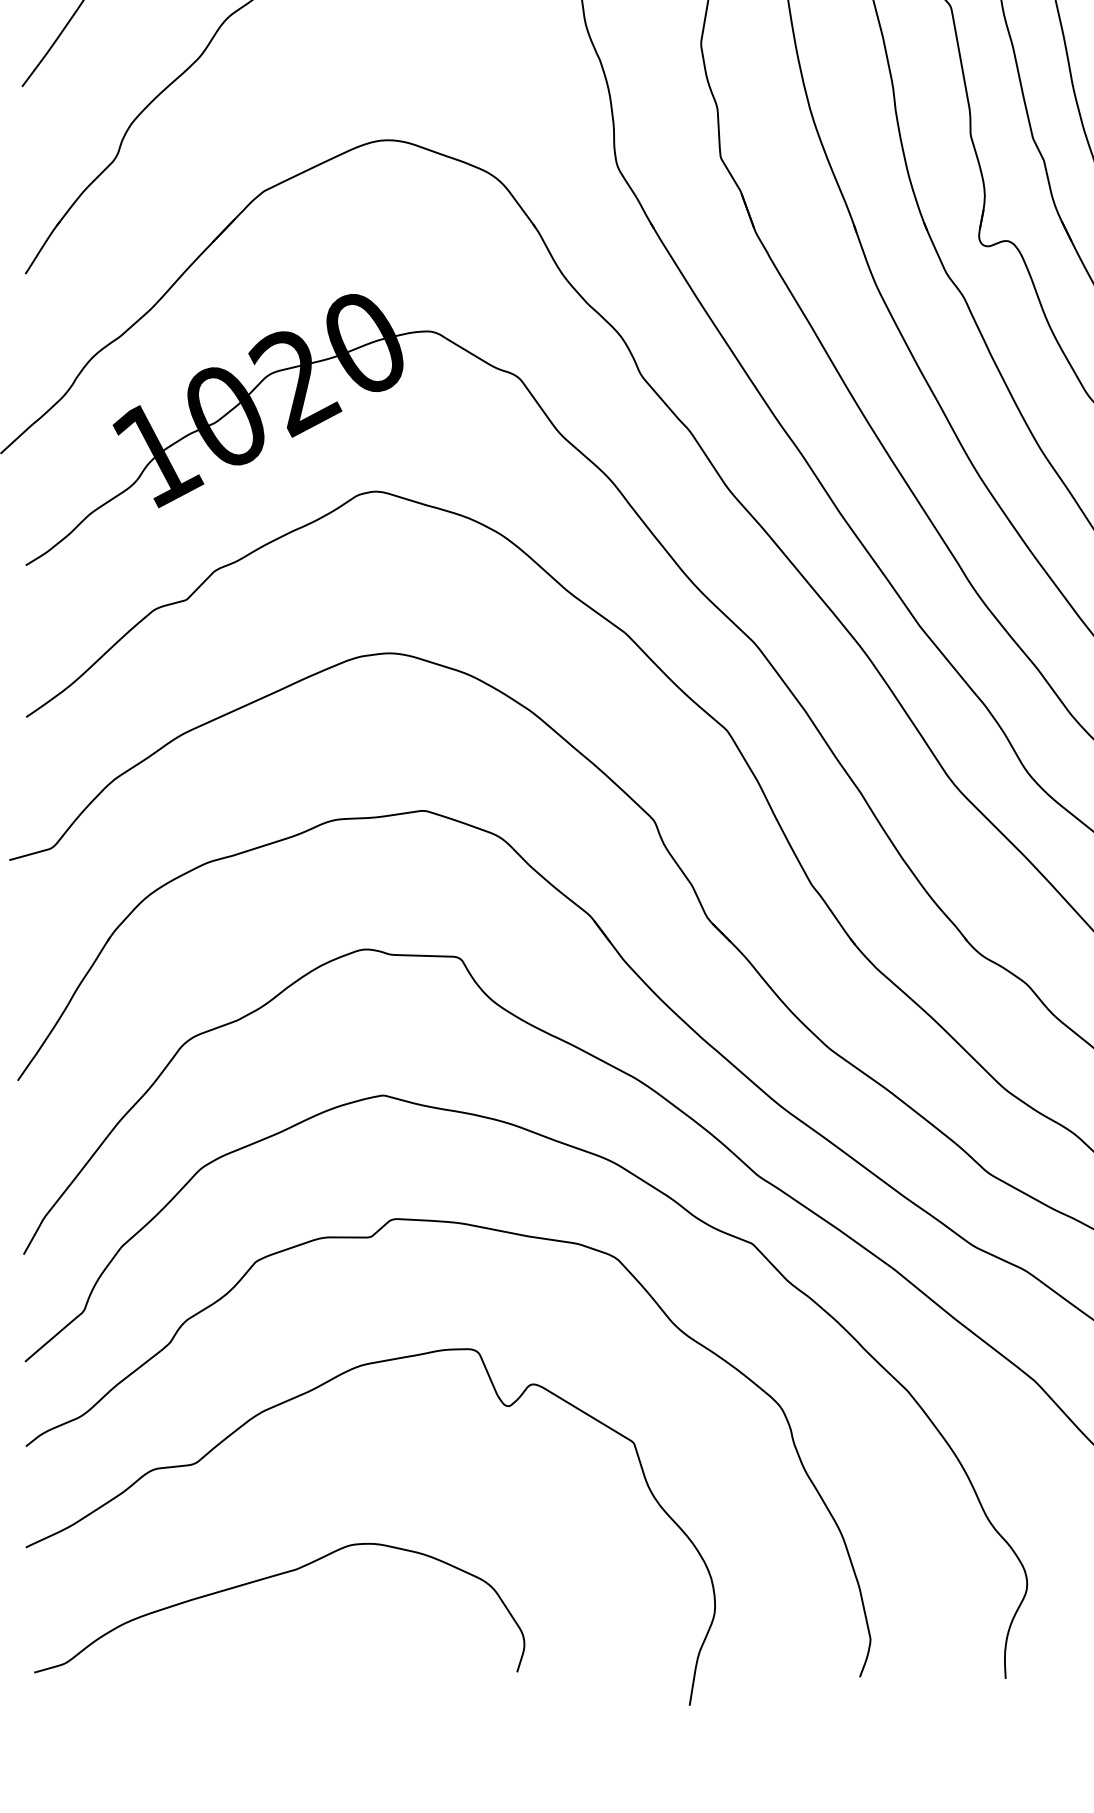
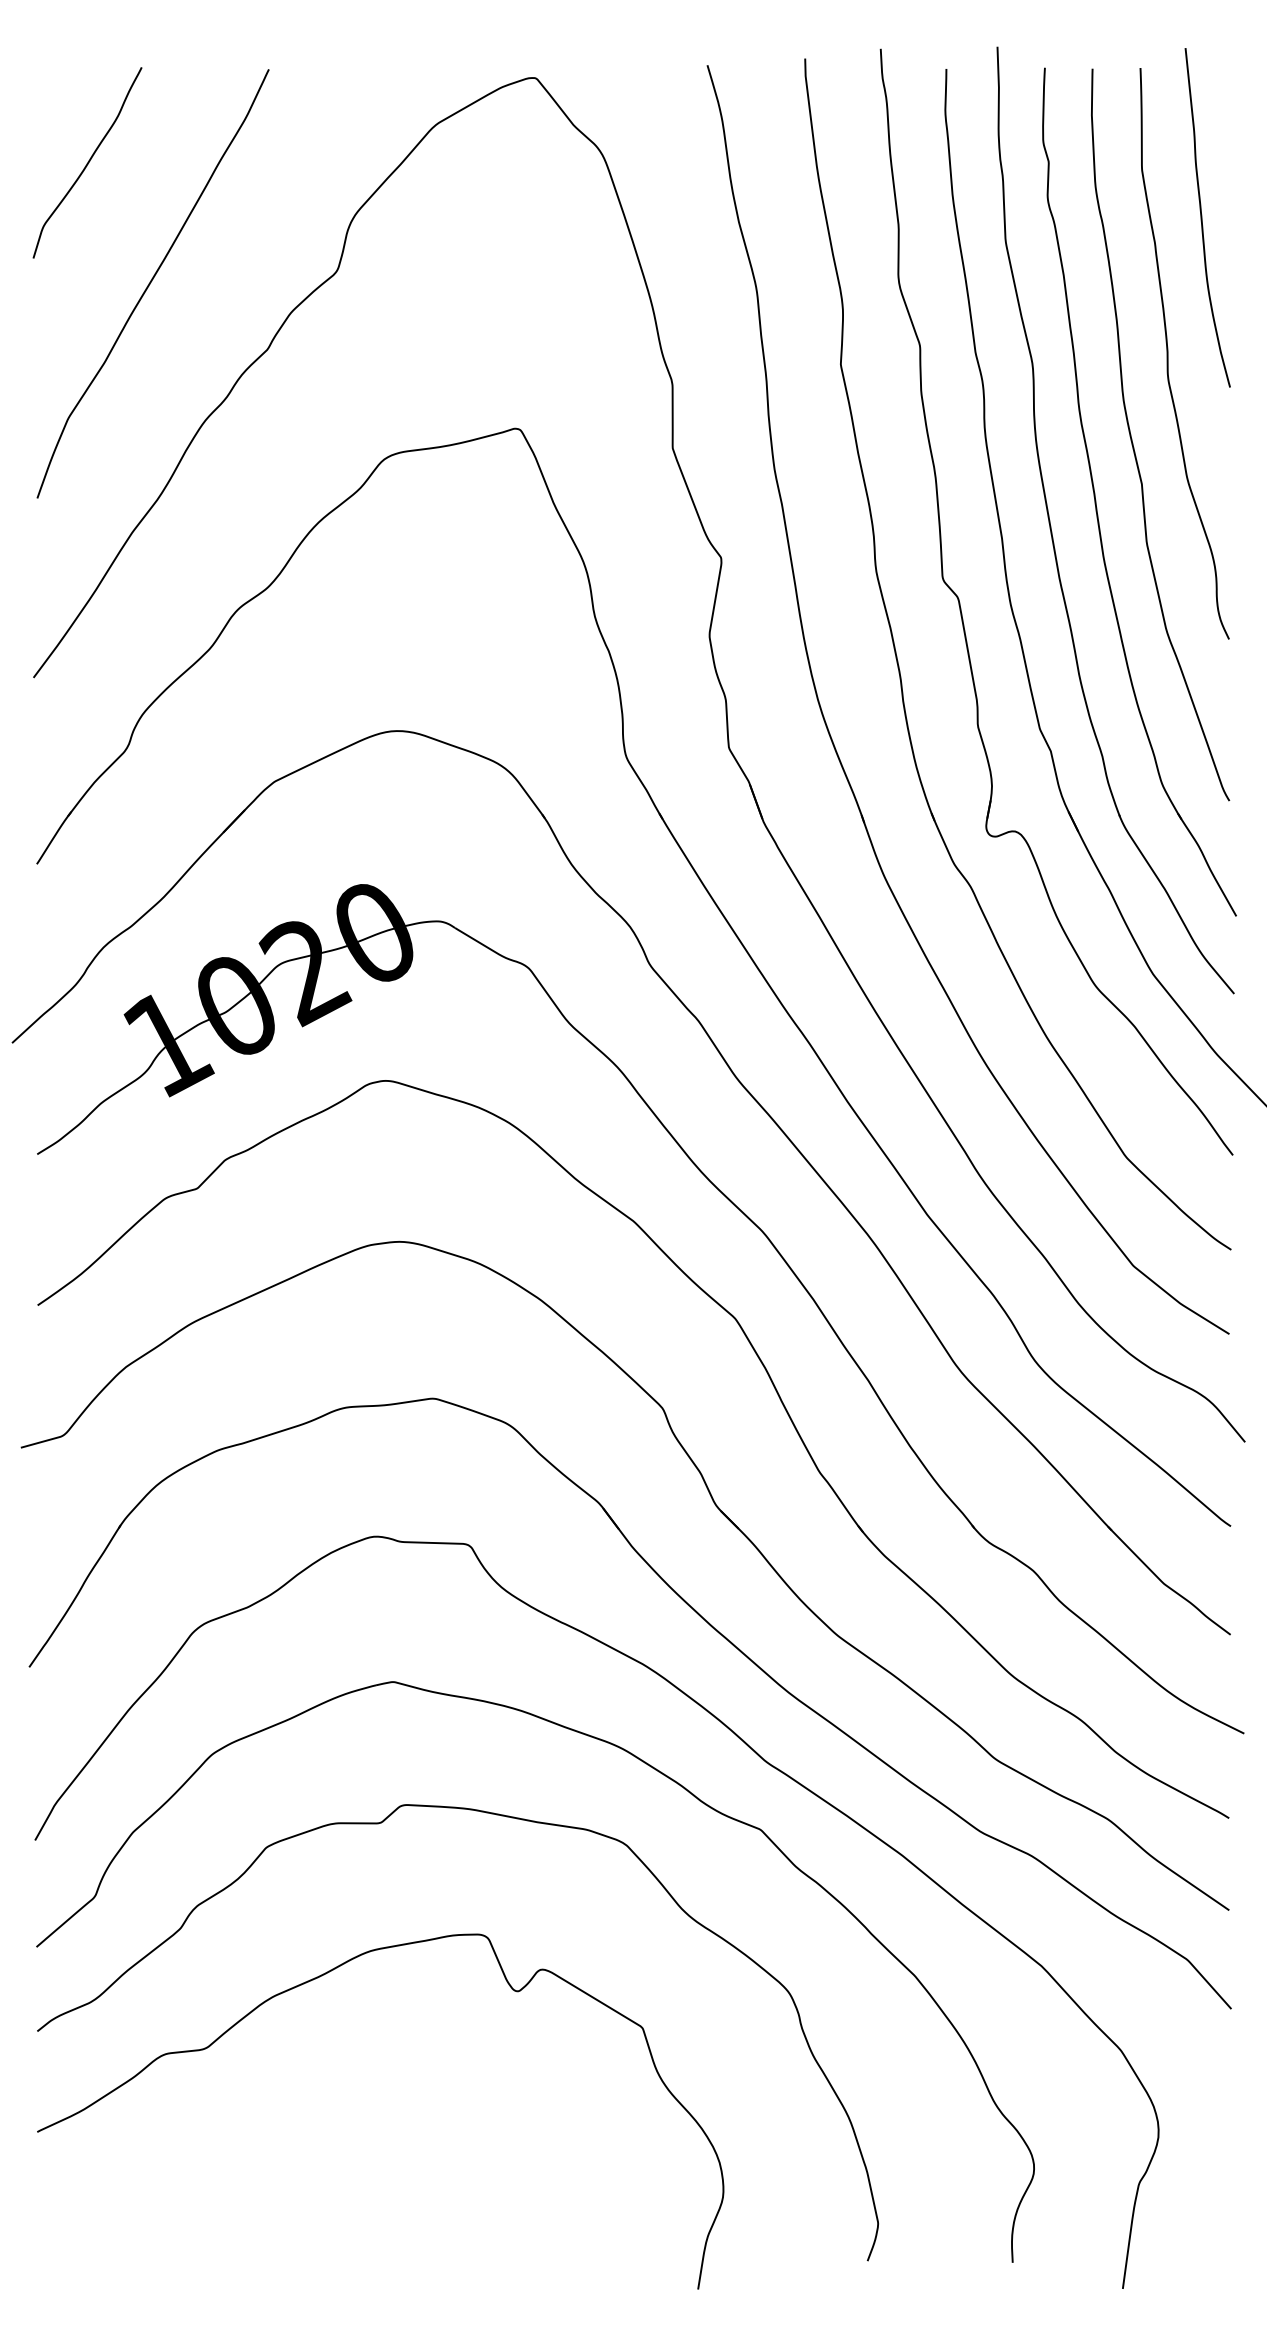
curve: (270, 1578) -> (280, 2162), removed

